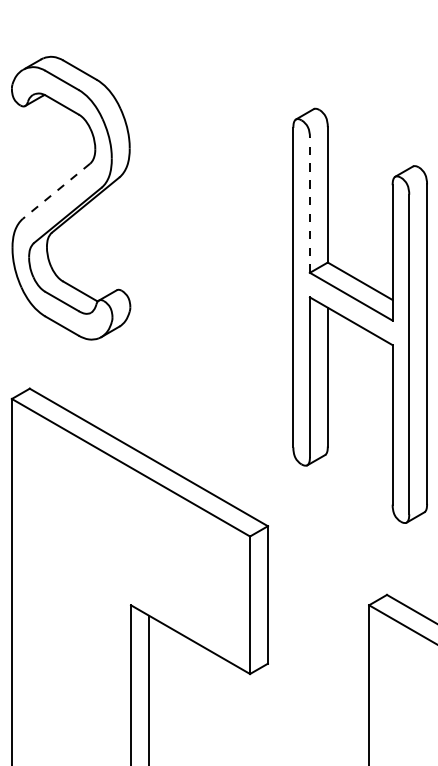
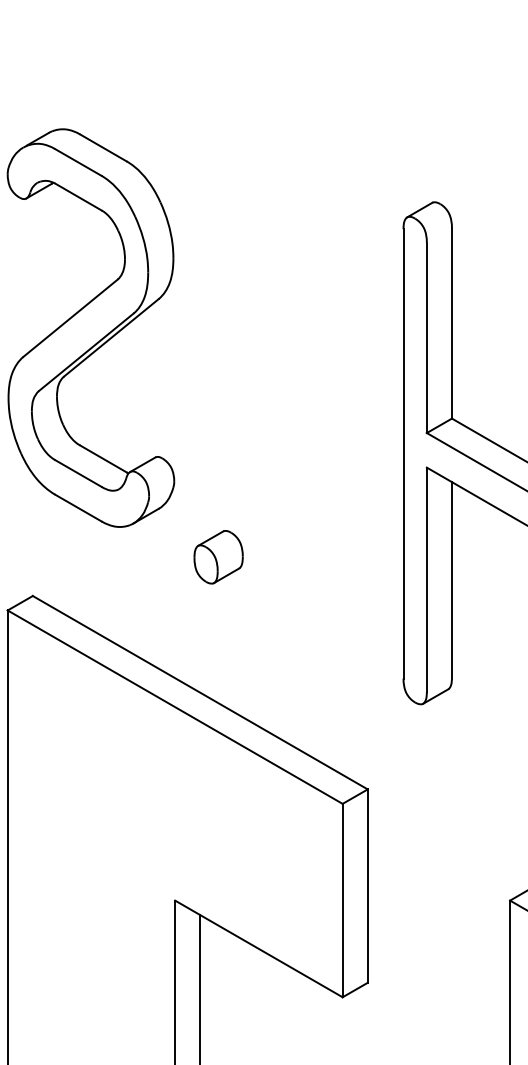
line: (56, 191) -> (70, 318), dashed -> solid
line: (309, 205) -> (426, 338), dashed -> solid
part: (161, 360) -> (218, 556), added

